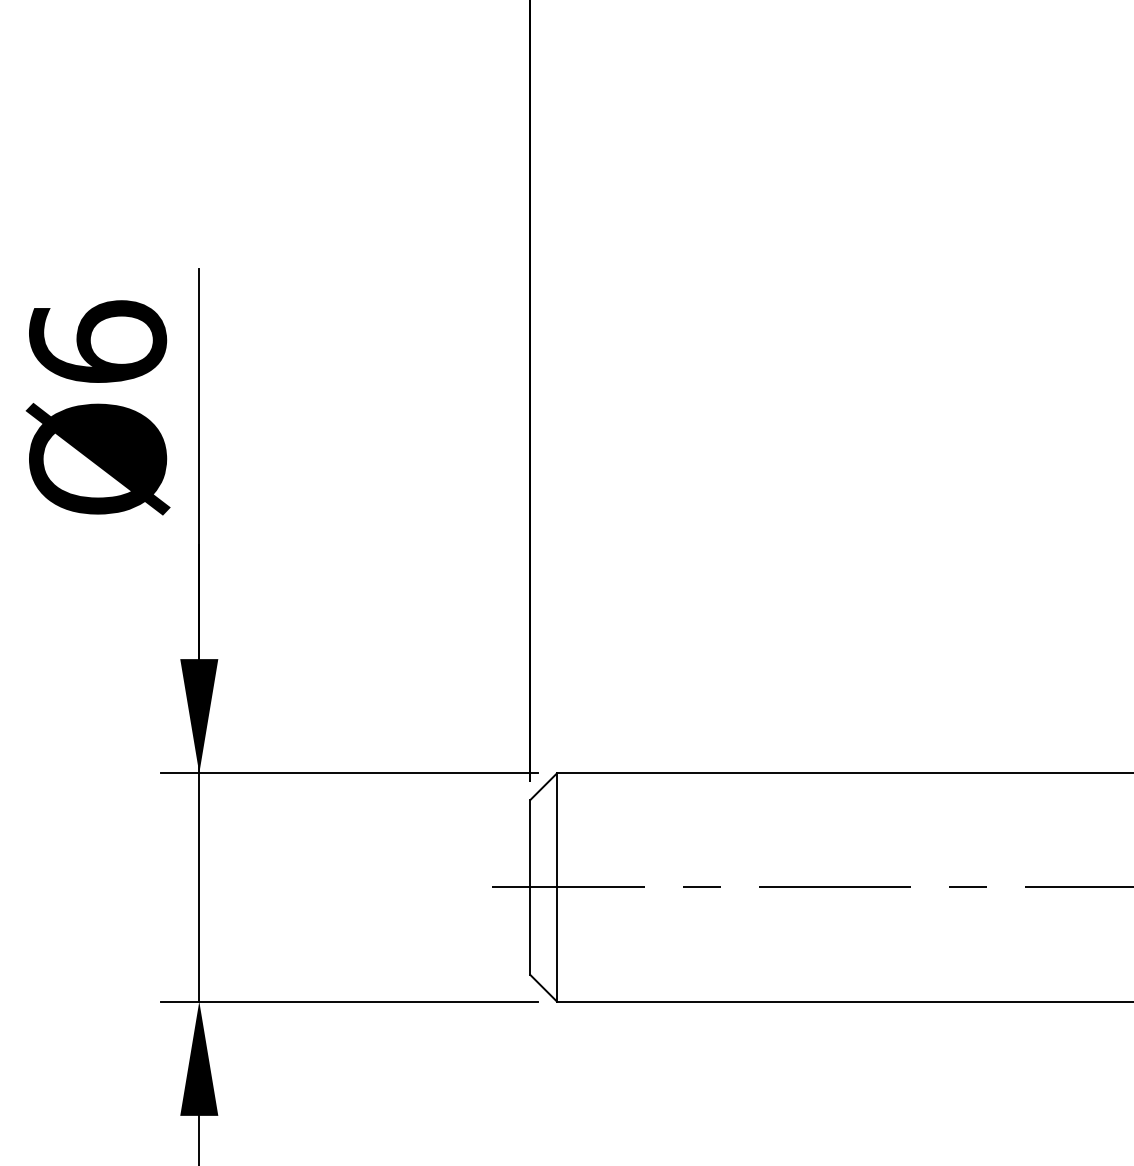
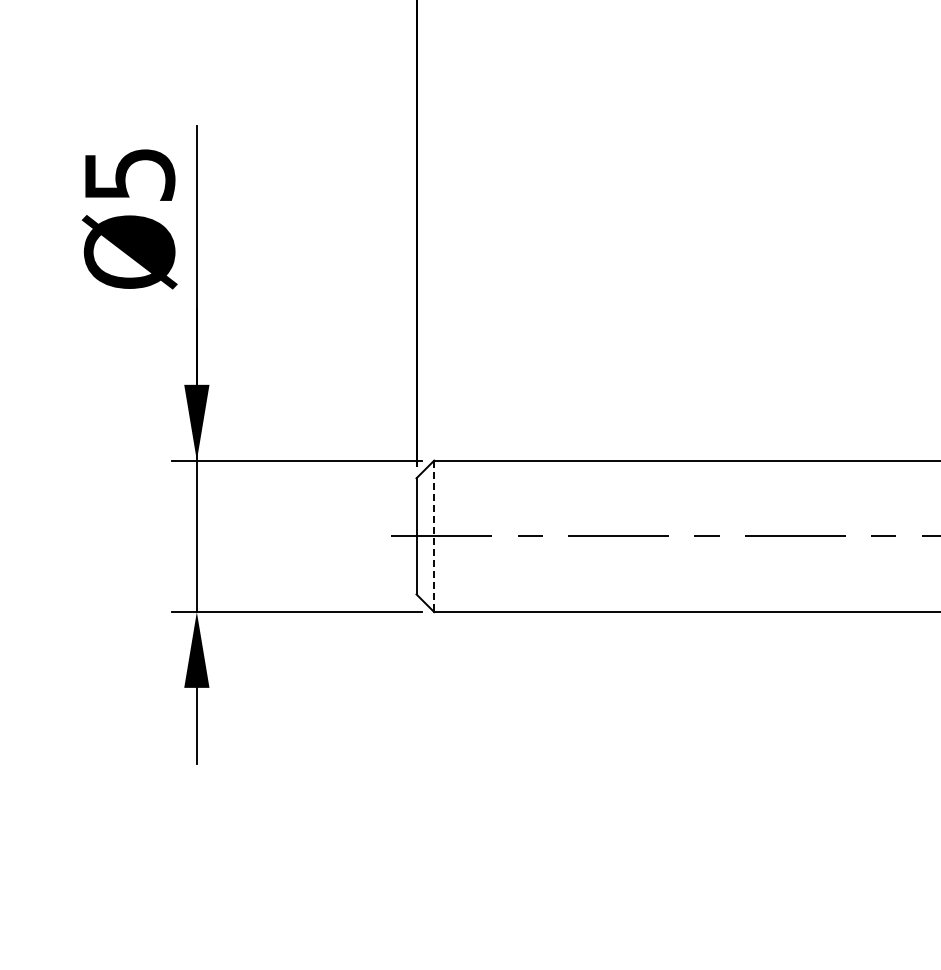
text: (97, 340) -> (129, 173), Ø6 -> Ø5
line: (557, 887) -> (434, 536), solid -> dashed

